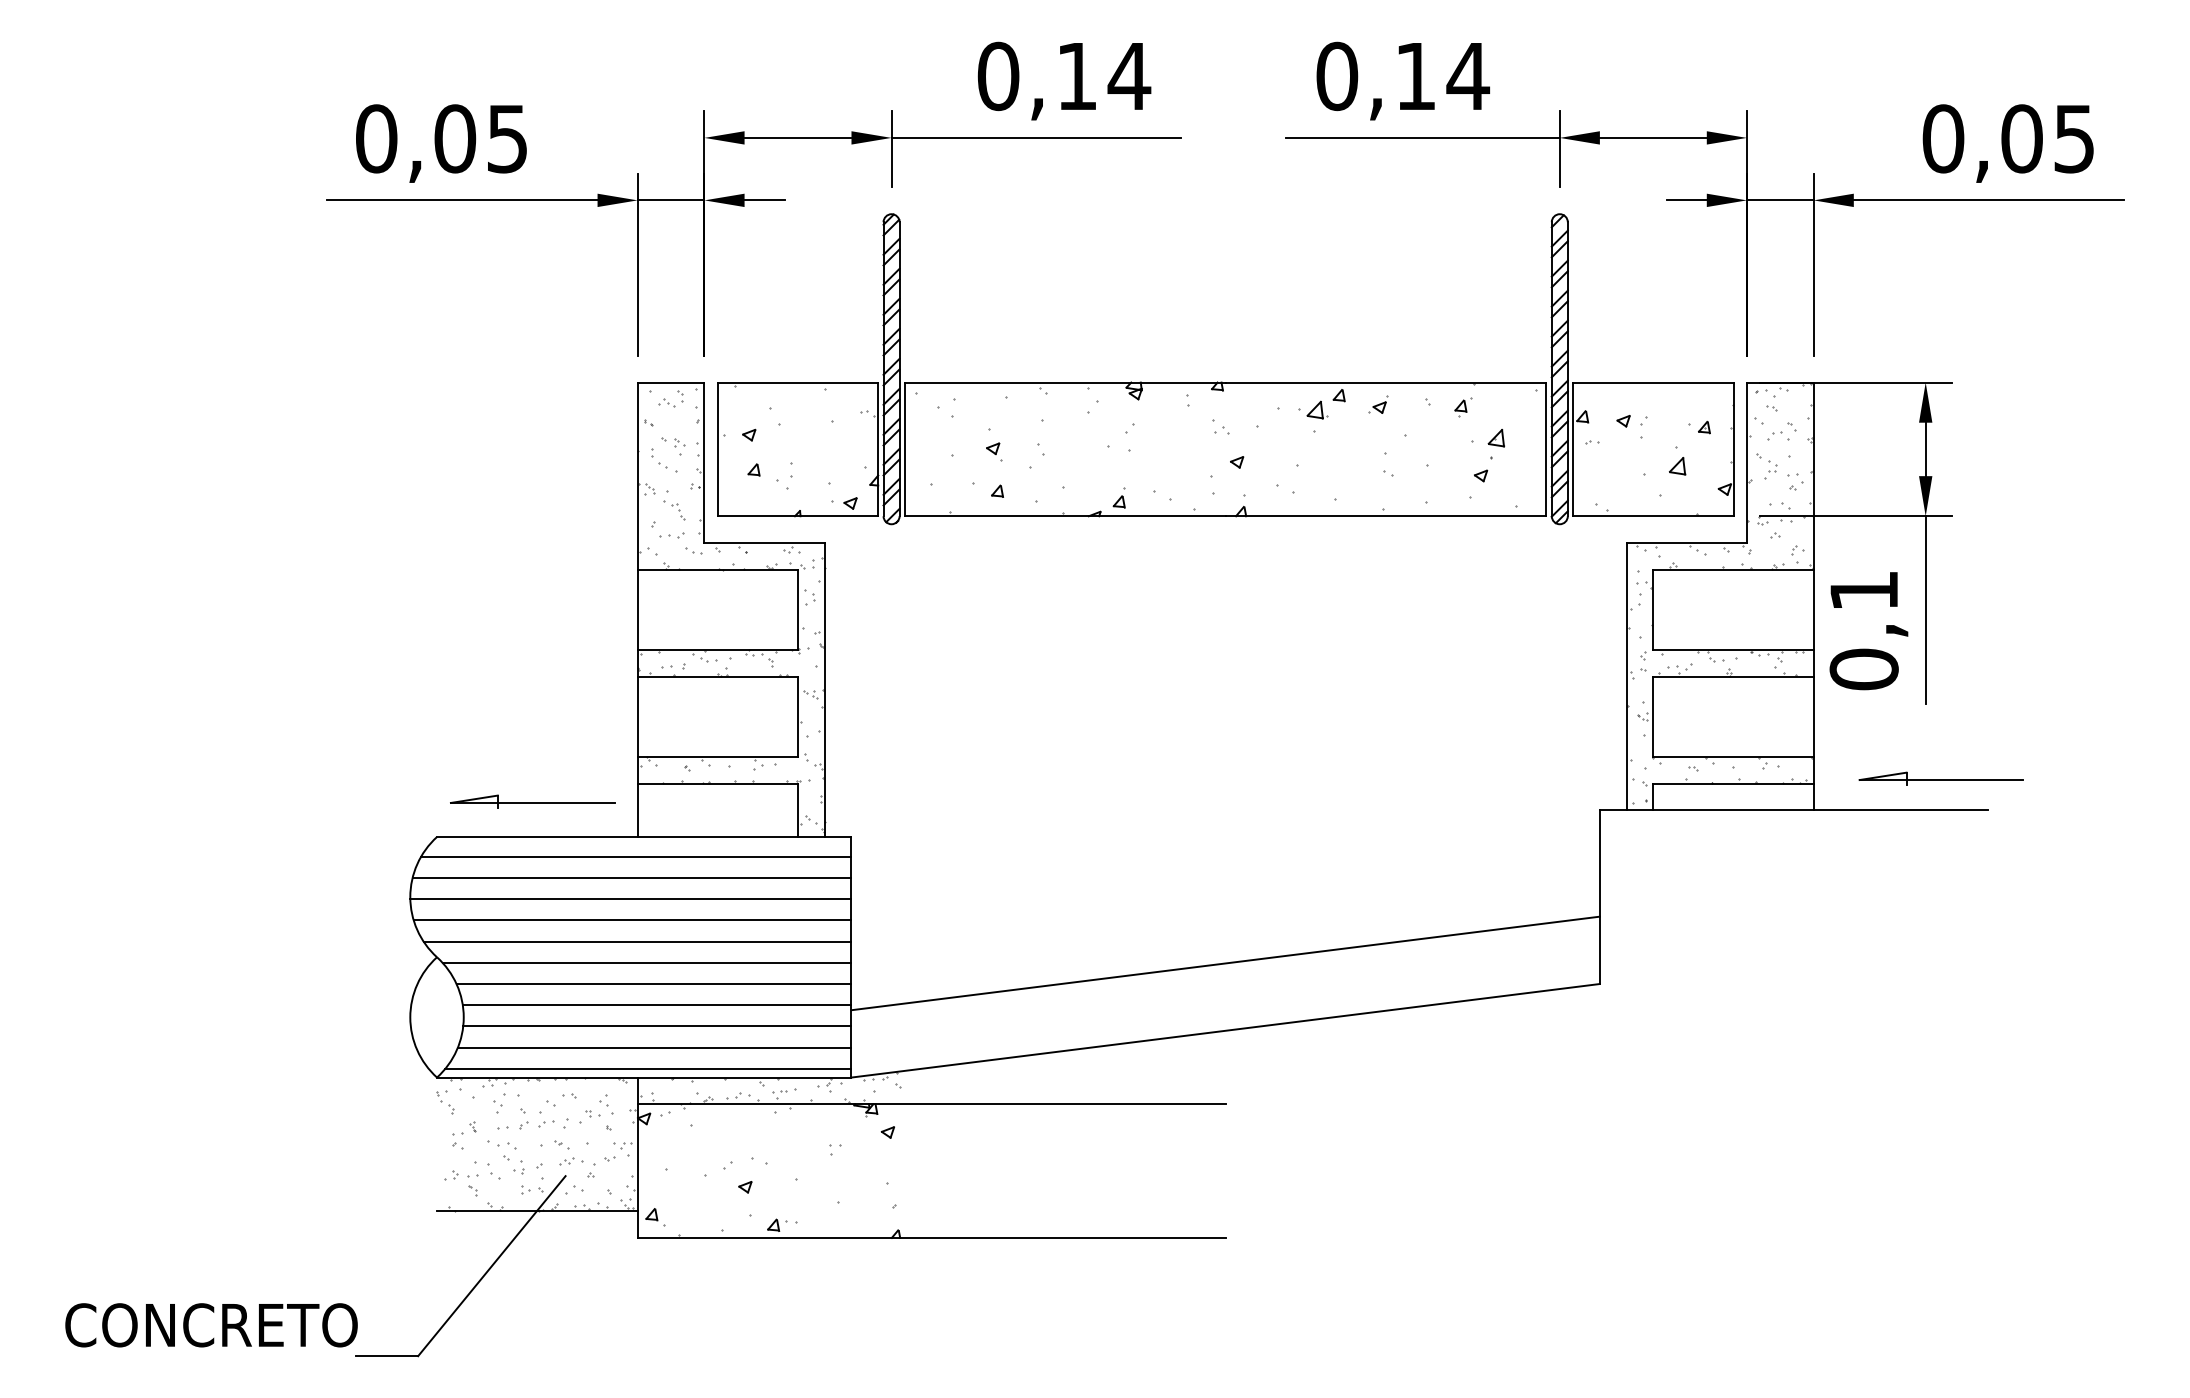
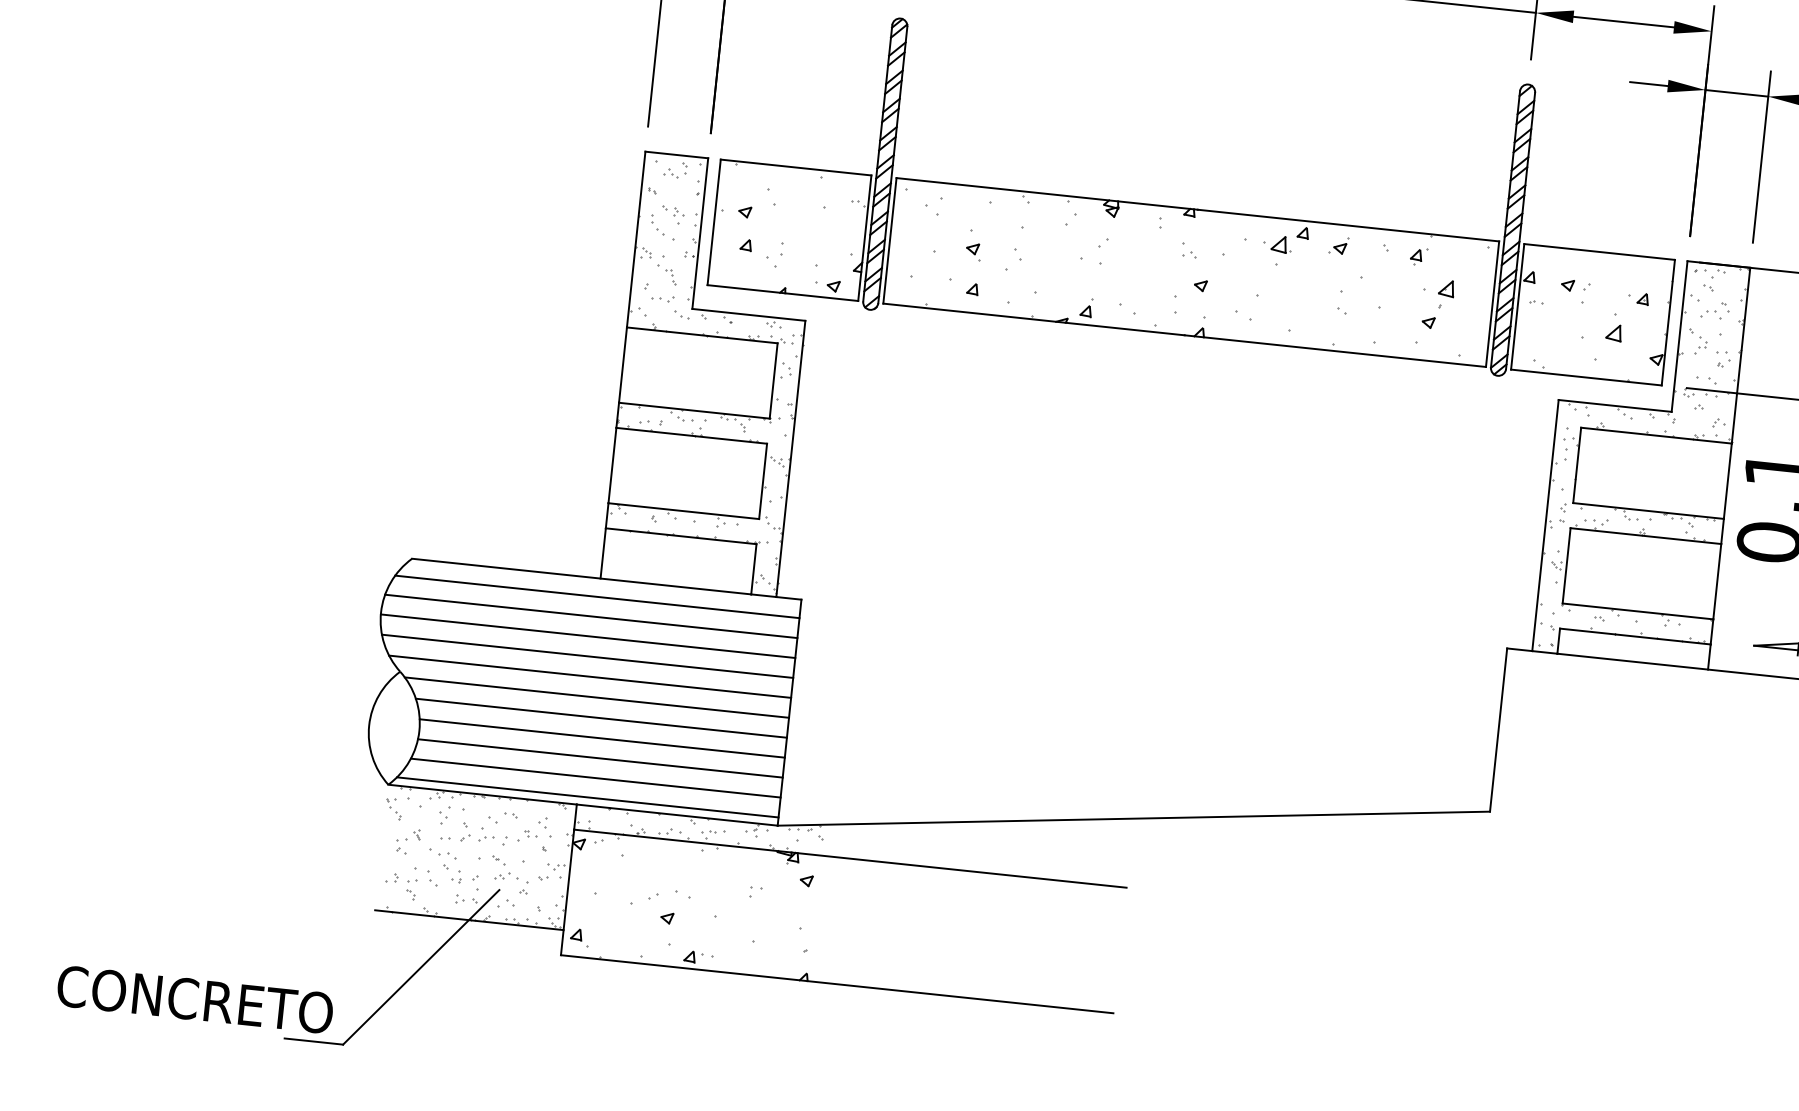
part: (532, 801) -> (505, 534), removed
line: (1225, 963) -> (1140, 755), removed
text: (211, 1325) -> (195, 999), moved

